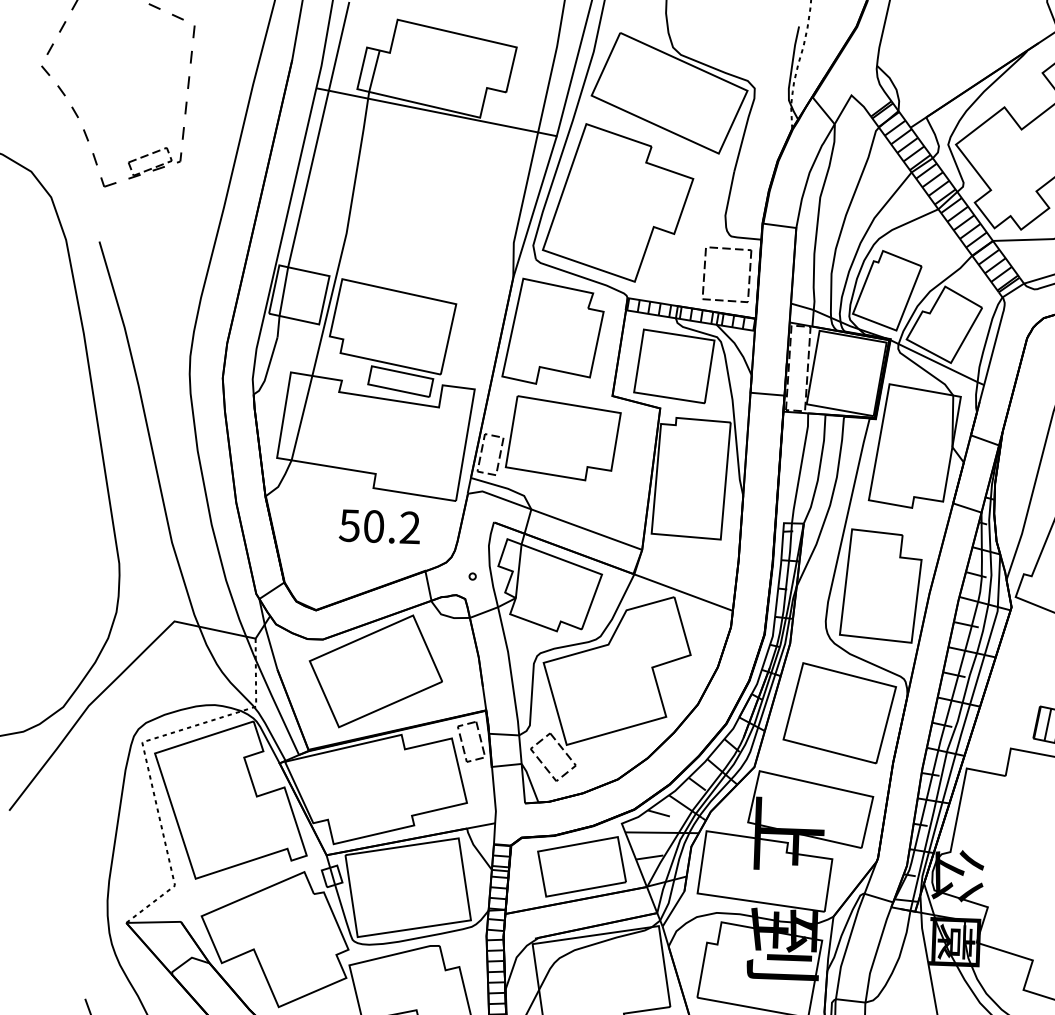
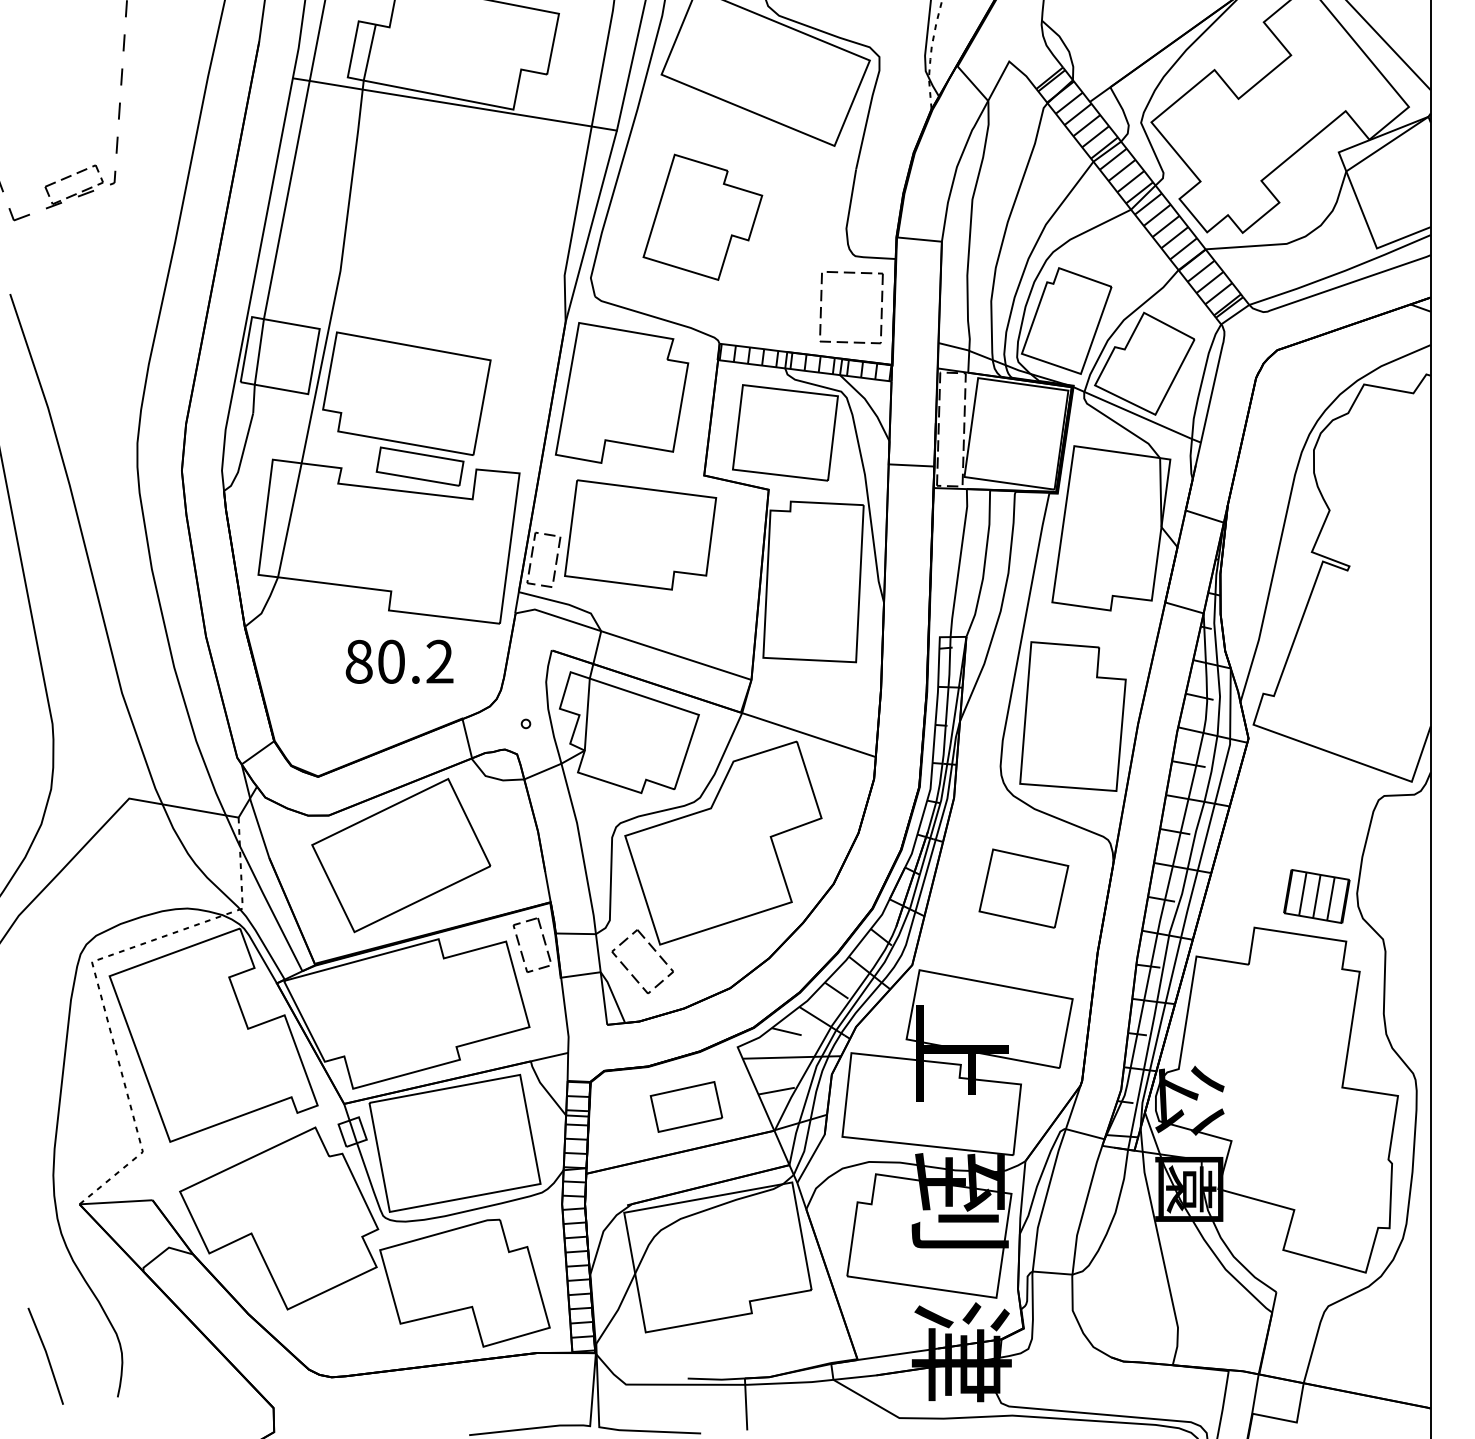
part: (618, 203) -> (702, 217), size x0.6
text: (349, 525) -> (358, 661), 50.2 -> 80.2
part: (839, 713) -> (1023, 888), size x0.6
part: (582, 866) -> (686, 1106), size x0.6

